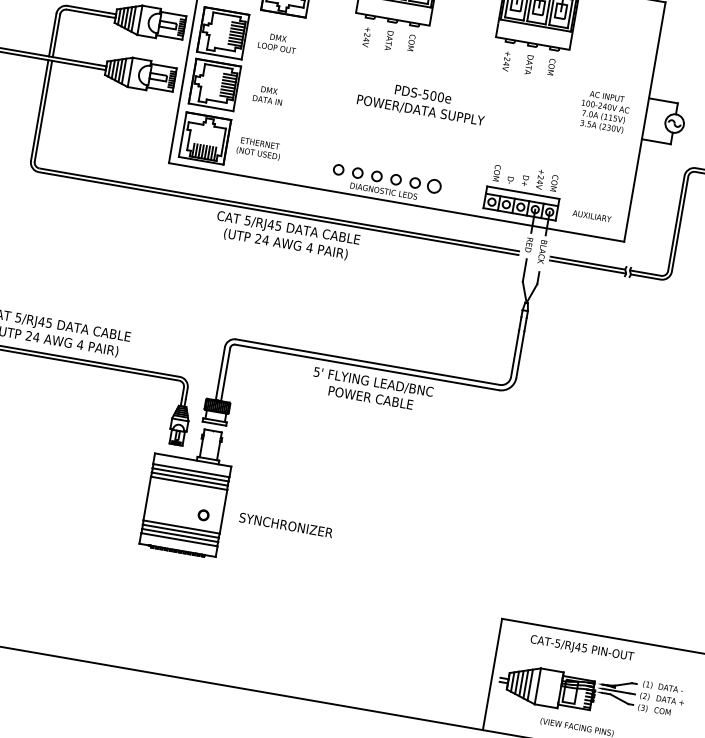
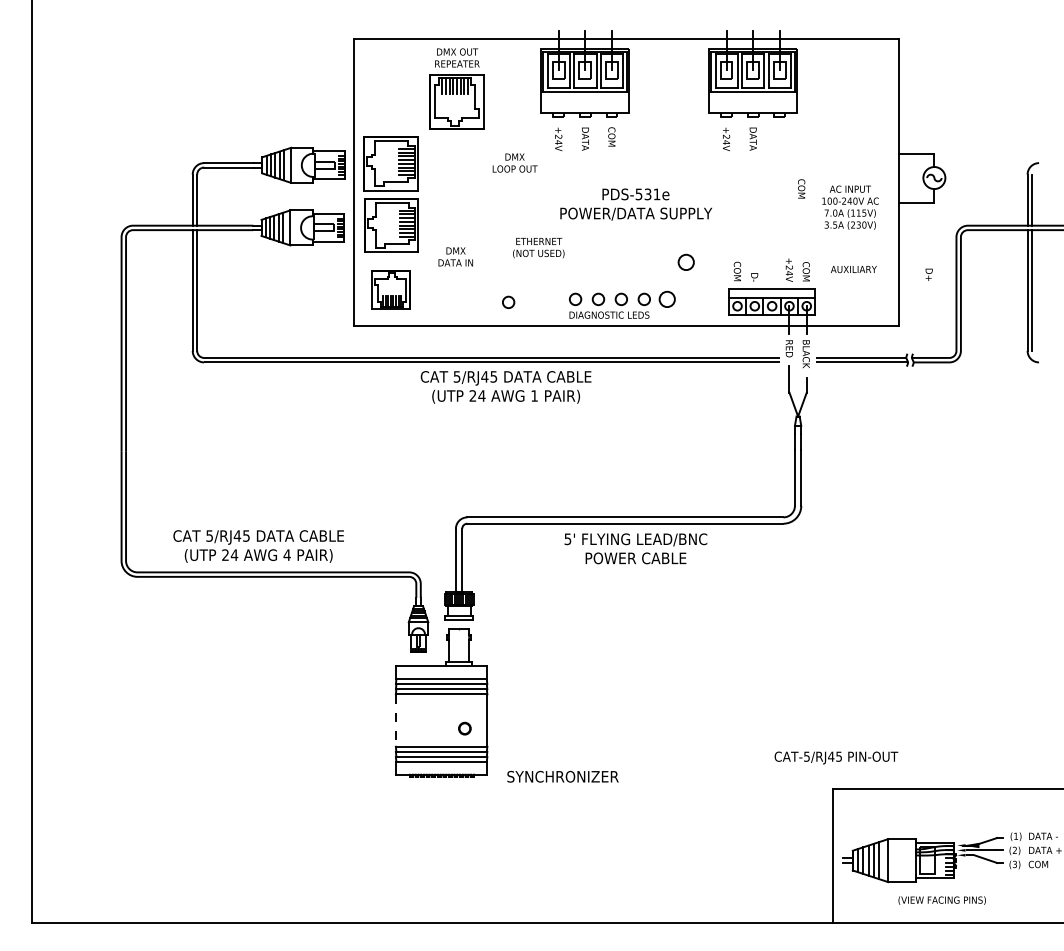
text: (277, 42) -> (514, 162), moved
text: (551, 66) -> (801, 188), moved
text: (268, 95) -> (455, 256), moved
text: (437, 96) -> (652, 194), PDS-500e -> PDS-531e
text: (604, 111) -> (850, 207), moved
part: (204, 138) -> (390, 289), size x0.7
text: (258, 149) -> (538, 248), moved
circle: (455, 157) -> (685, 261), added
circle: (338, 169) -> (508, 301), moved
text: (524, 180) -> (928, 274), moved
text: (591, 216) -> (853, 269), moved
text: (309, 247) -> (534, 395), 4 -> 1
line: (146, 499) -> (395, 721), solid -> dashed
text: (285, 525) -> (562, 776), moved
text: (582, 648) -> (836, 757), moved

